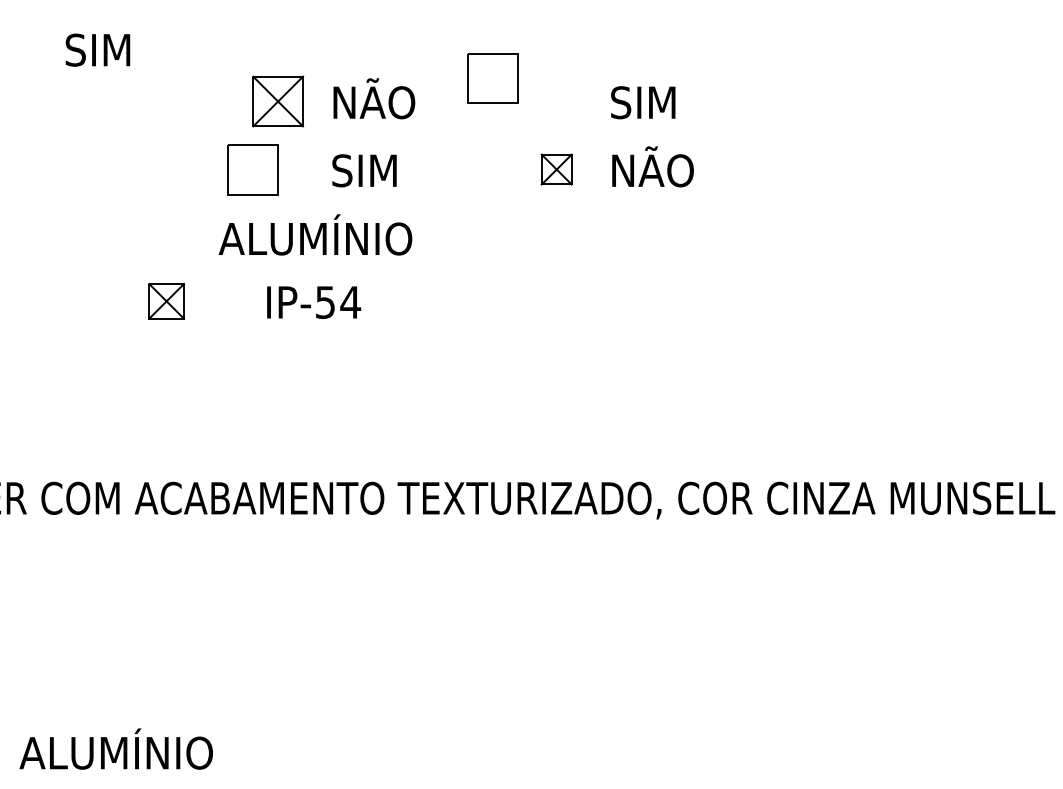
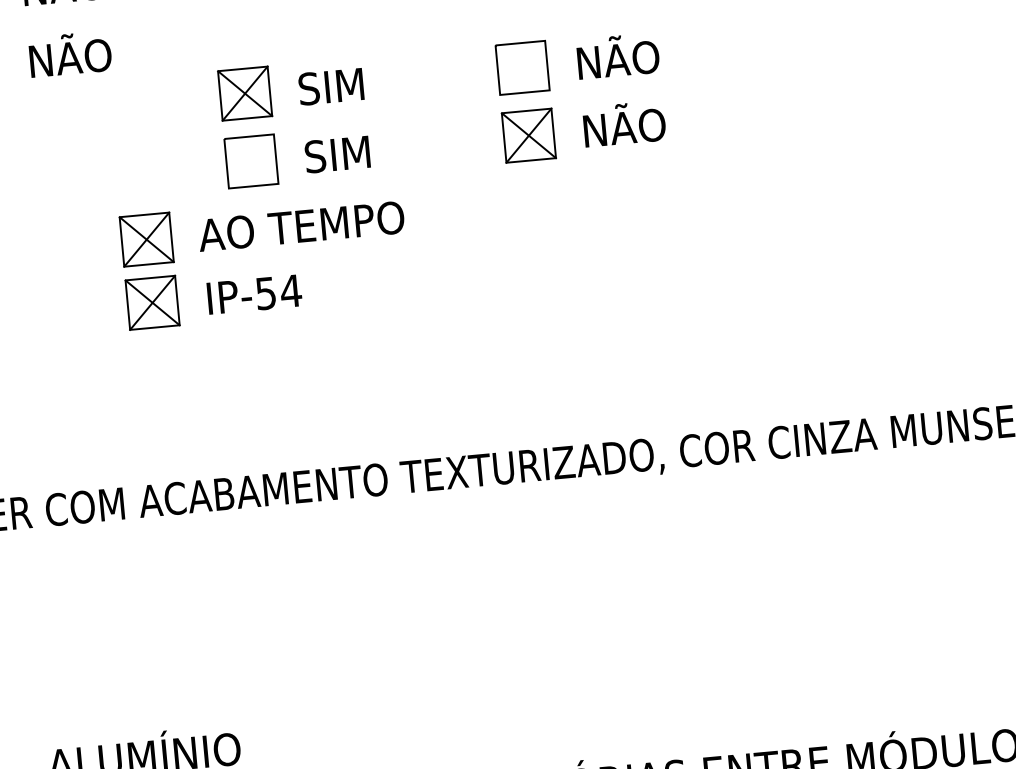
text: (106, 45) -> (69, 53), SIM -> NÃO
part: (492, 78) -> (522, 67), moved
text: (373, 98) -> (339, 81), NÃO -> SIM
text: (652, 98) -> (617, 56), SIM -> NÃO
part: (252, 169) -> (250, 161), moved
part: (556, 169) -> (528, 135), size x1.67
text: (336, 234) -> (315, 220), ALUMÍNIO -> AO TEMPO
part: (166, 237) -> (146, 239), added
part: (166, 301) -> (152, 303), size x1.43
text: (314, 302) -> (255, 294), moved

